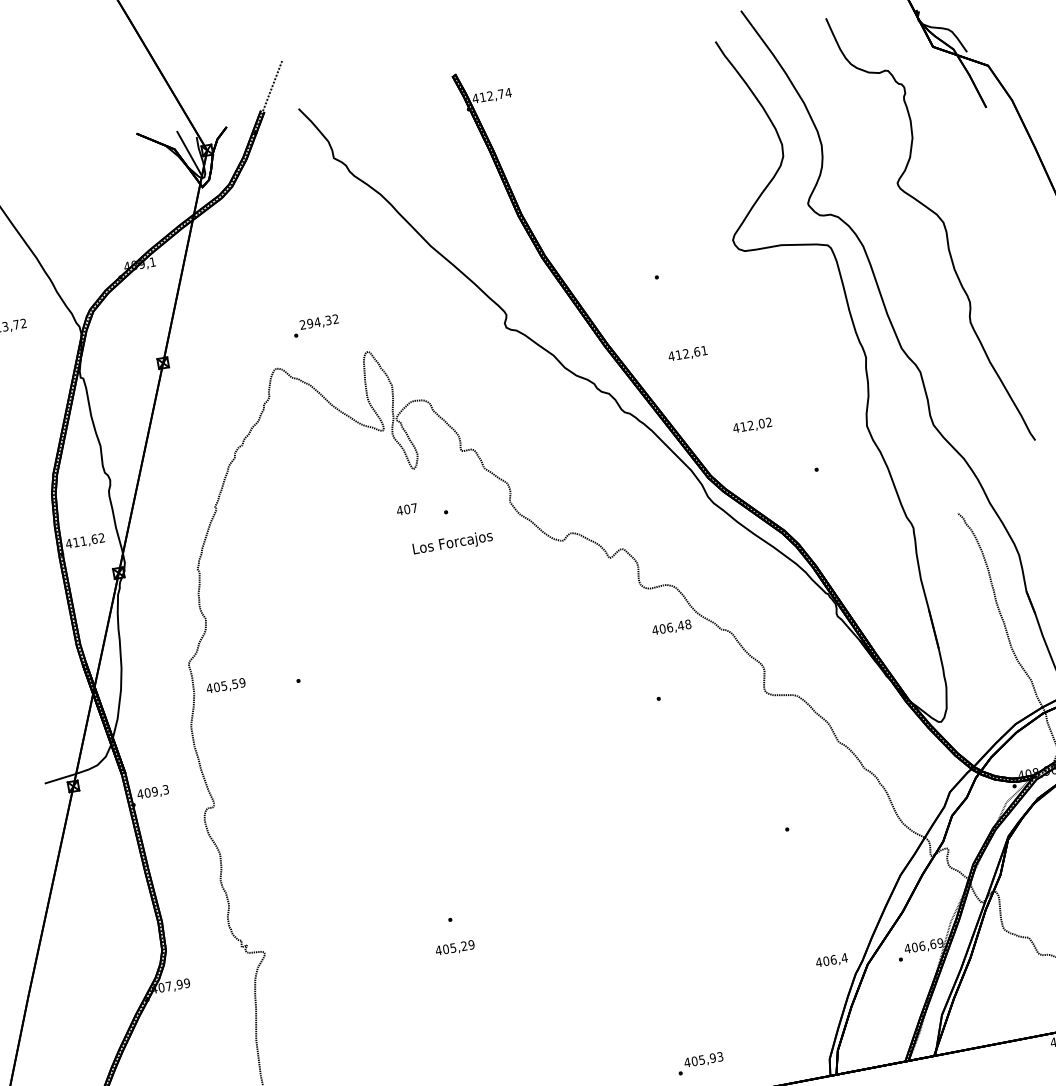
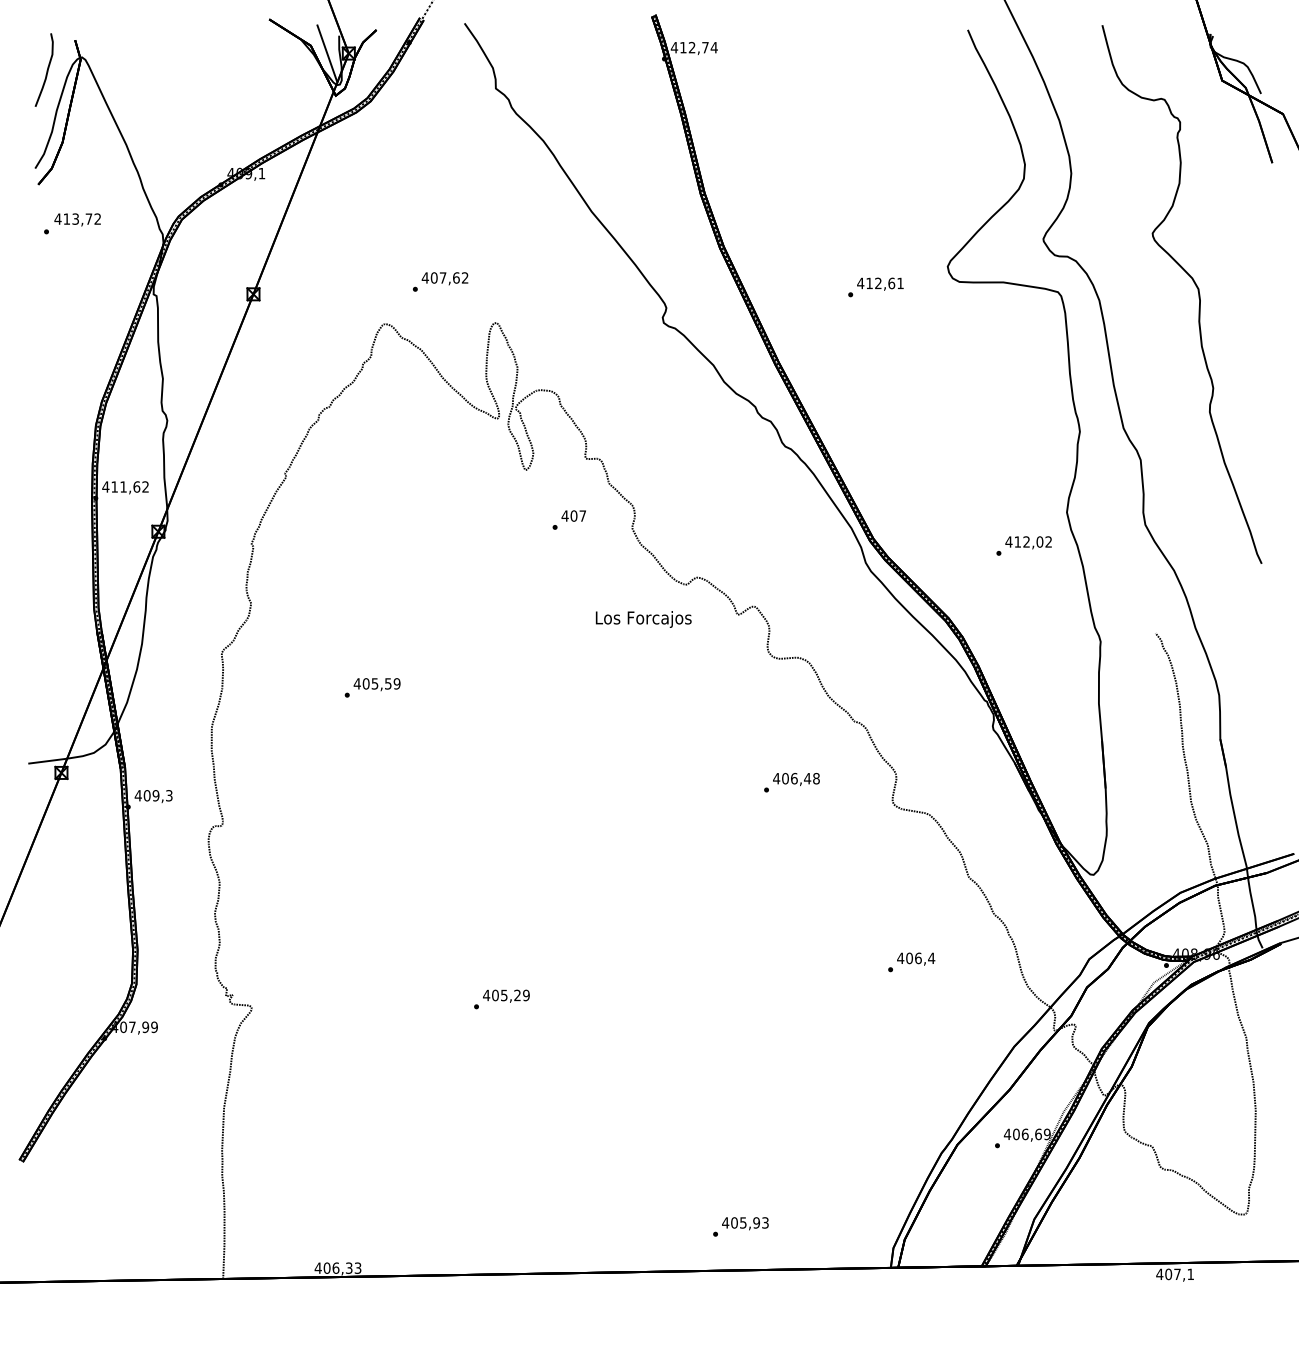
text: (315, 322) -> (440, 277), 294,32 -> 407,62
text: (687, 353) -> (880, 283), moved
text: (752, 425) -> (1028, 542), moved
text: (406, 509) -> (573, 515), moved
text: (452, 543) -> (643, 619), moved
text: (671, 628) -> (796, 779), moved
text: (225, 686) -> (376, 684), moved
text: (455, 947) -> (506, 995), moved
text: (832, 960) -> (916, 958), moved

